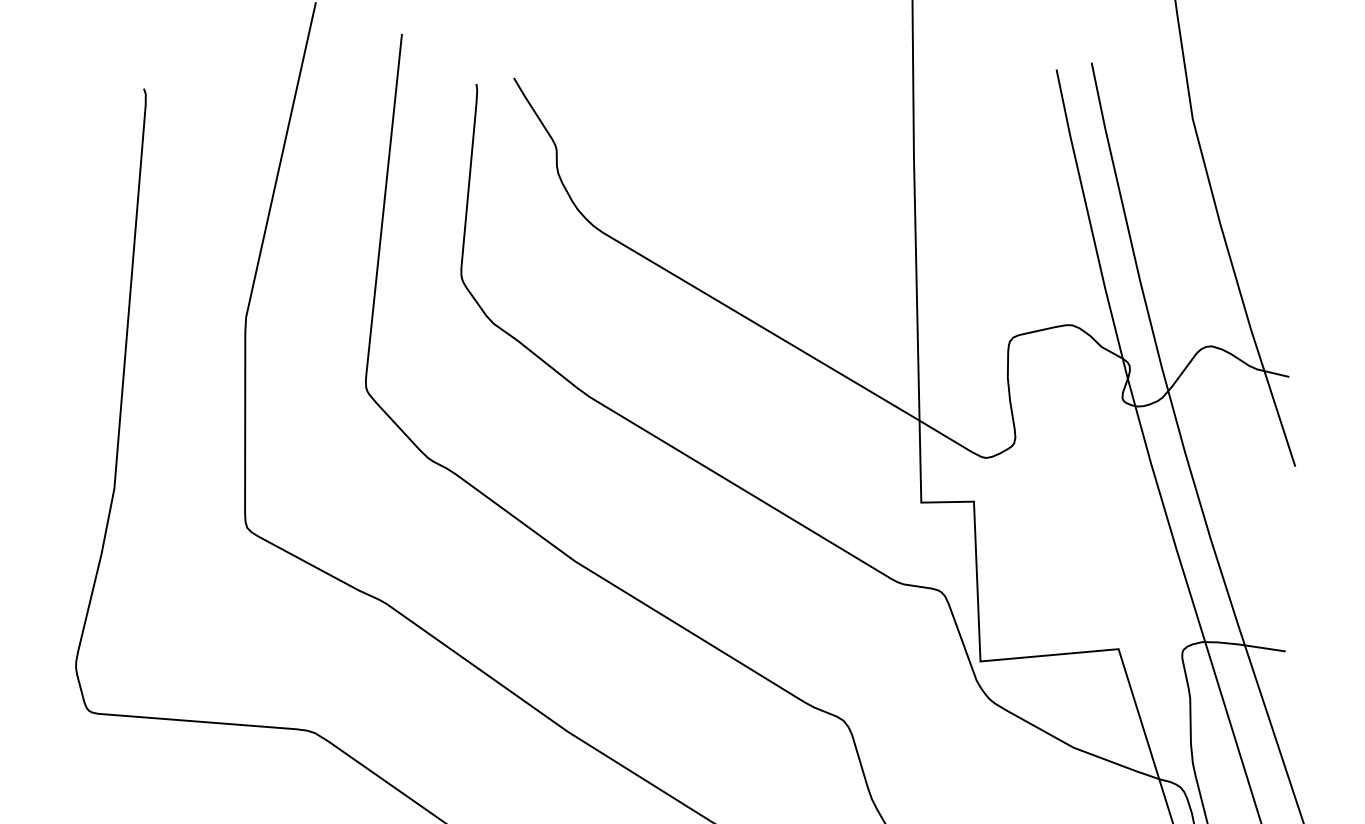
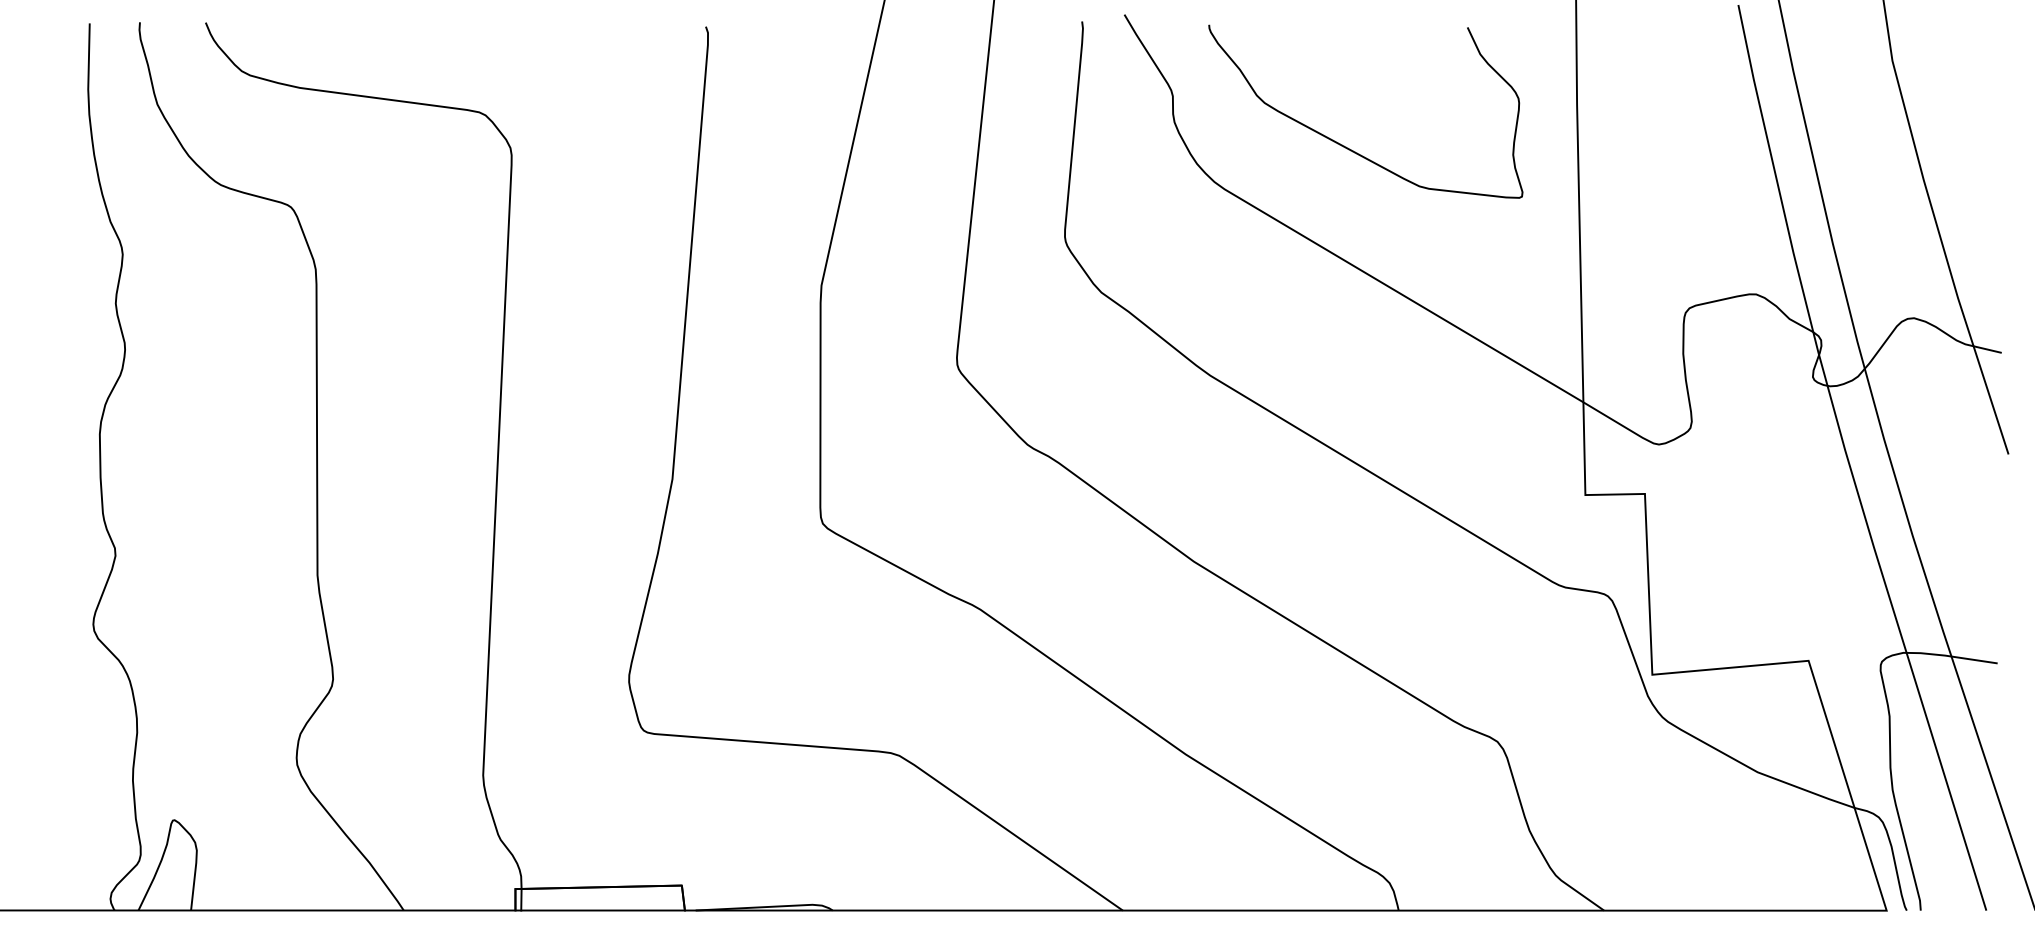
curve: (710, 194) -> (1346, 146), added

